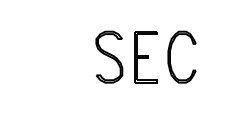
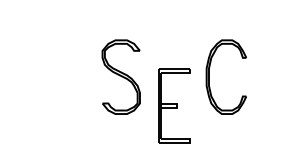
part: (145, 57) -> (173, 106), moved

